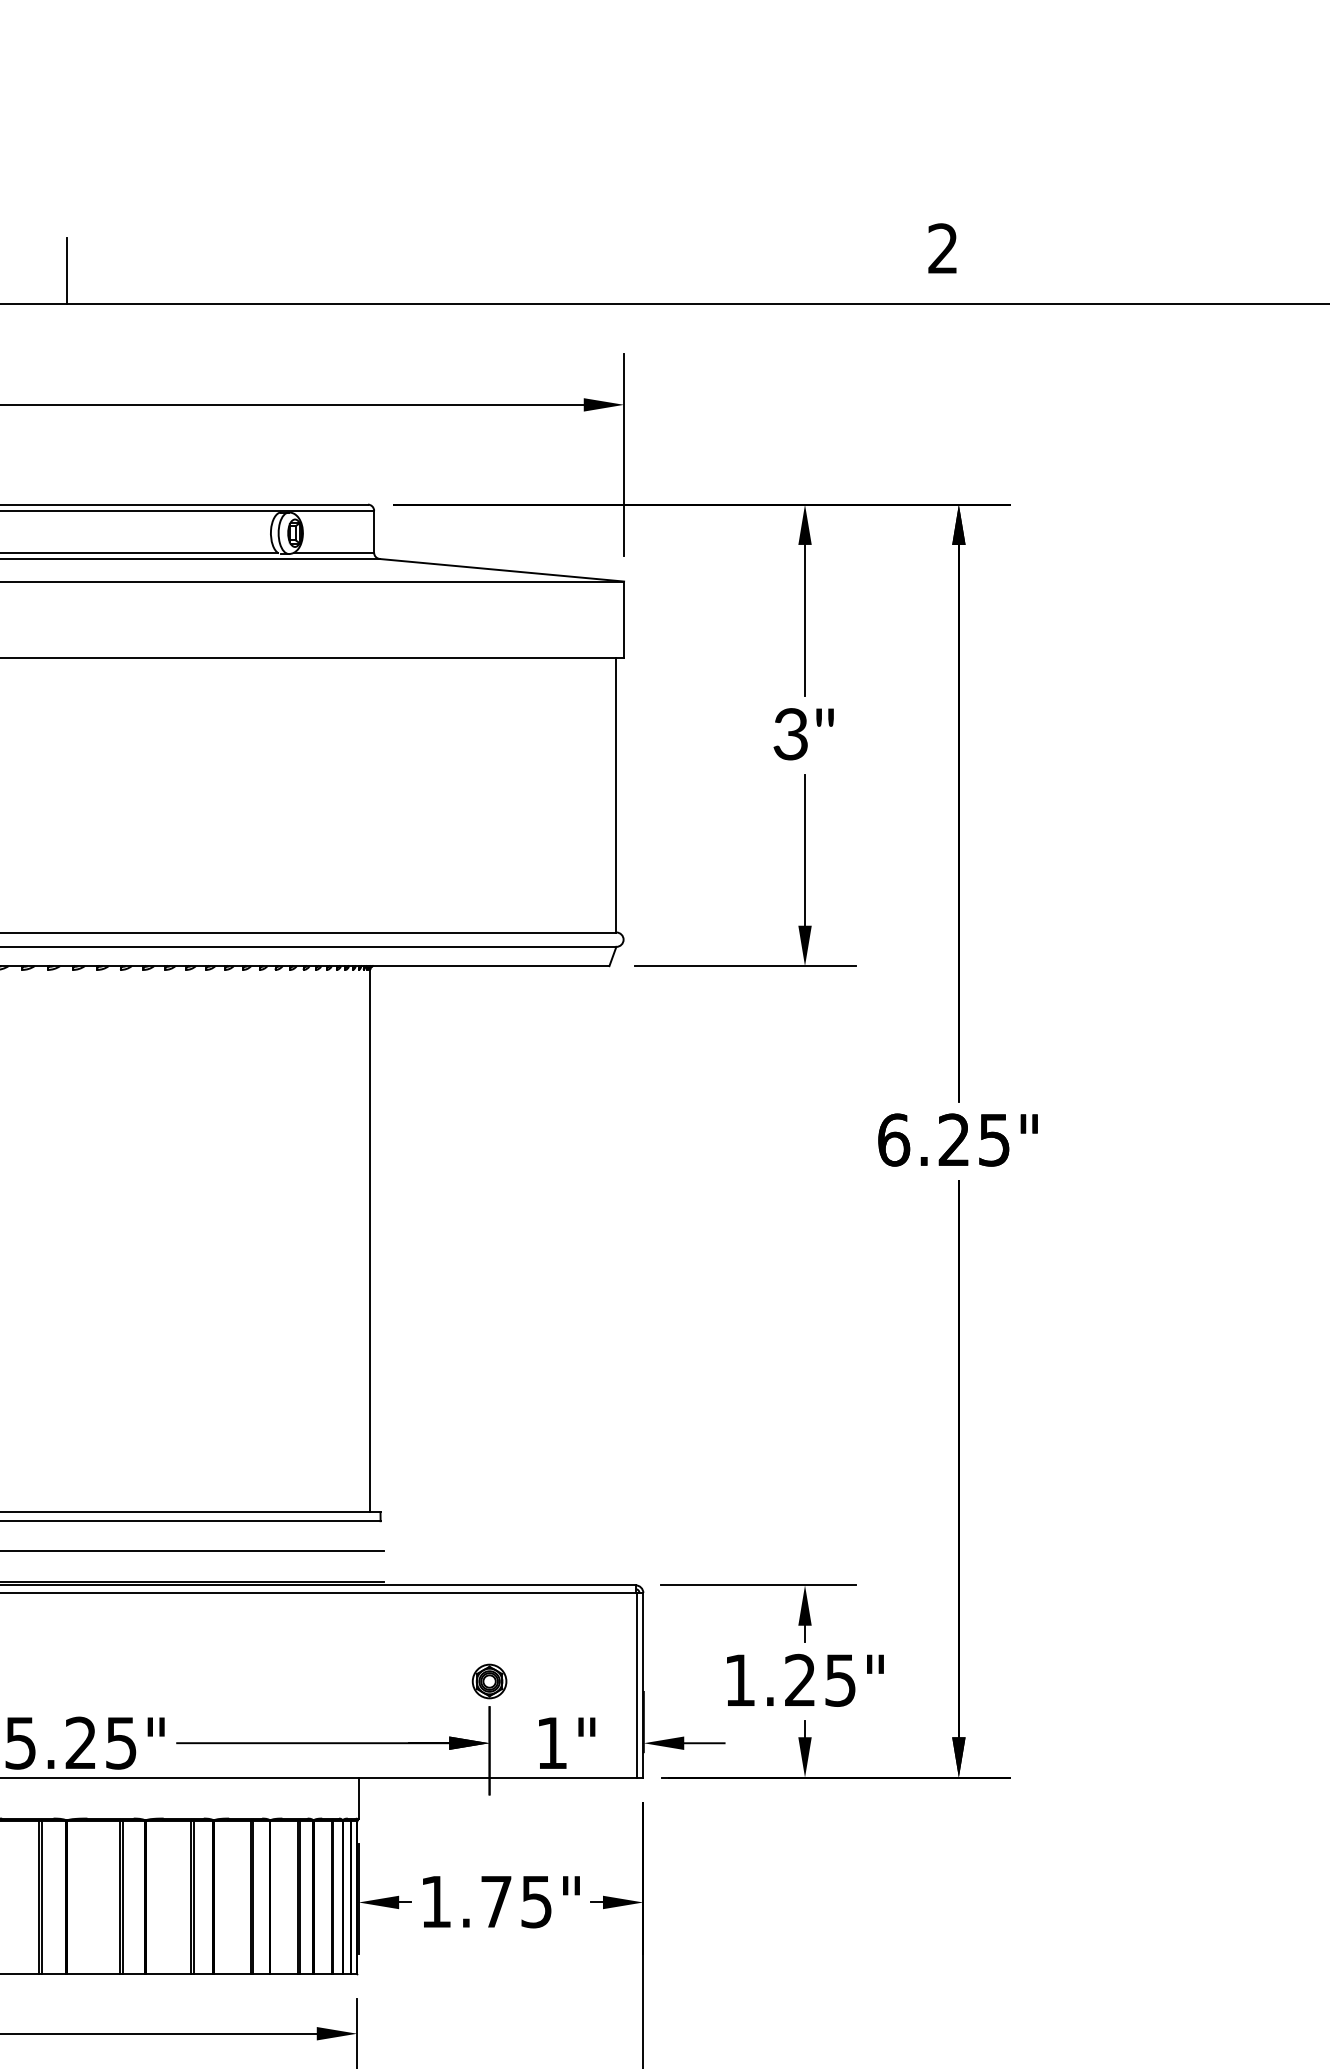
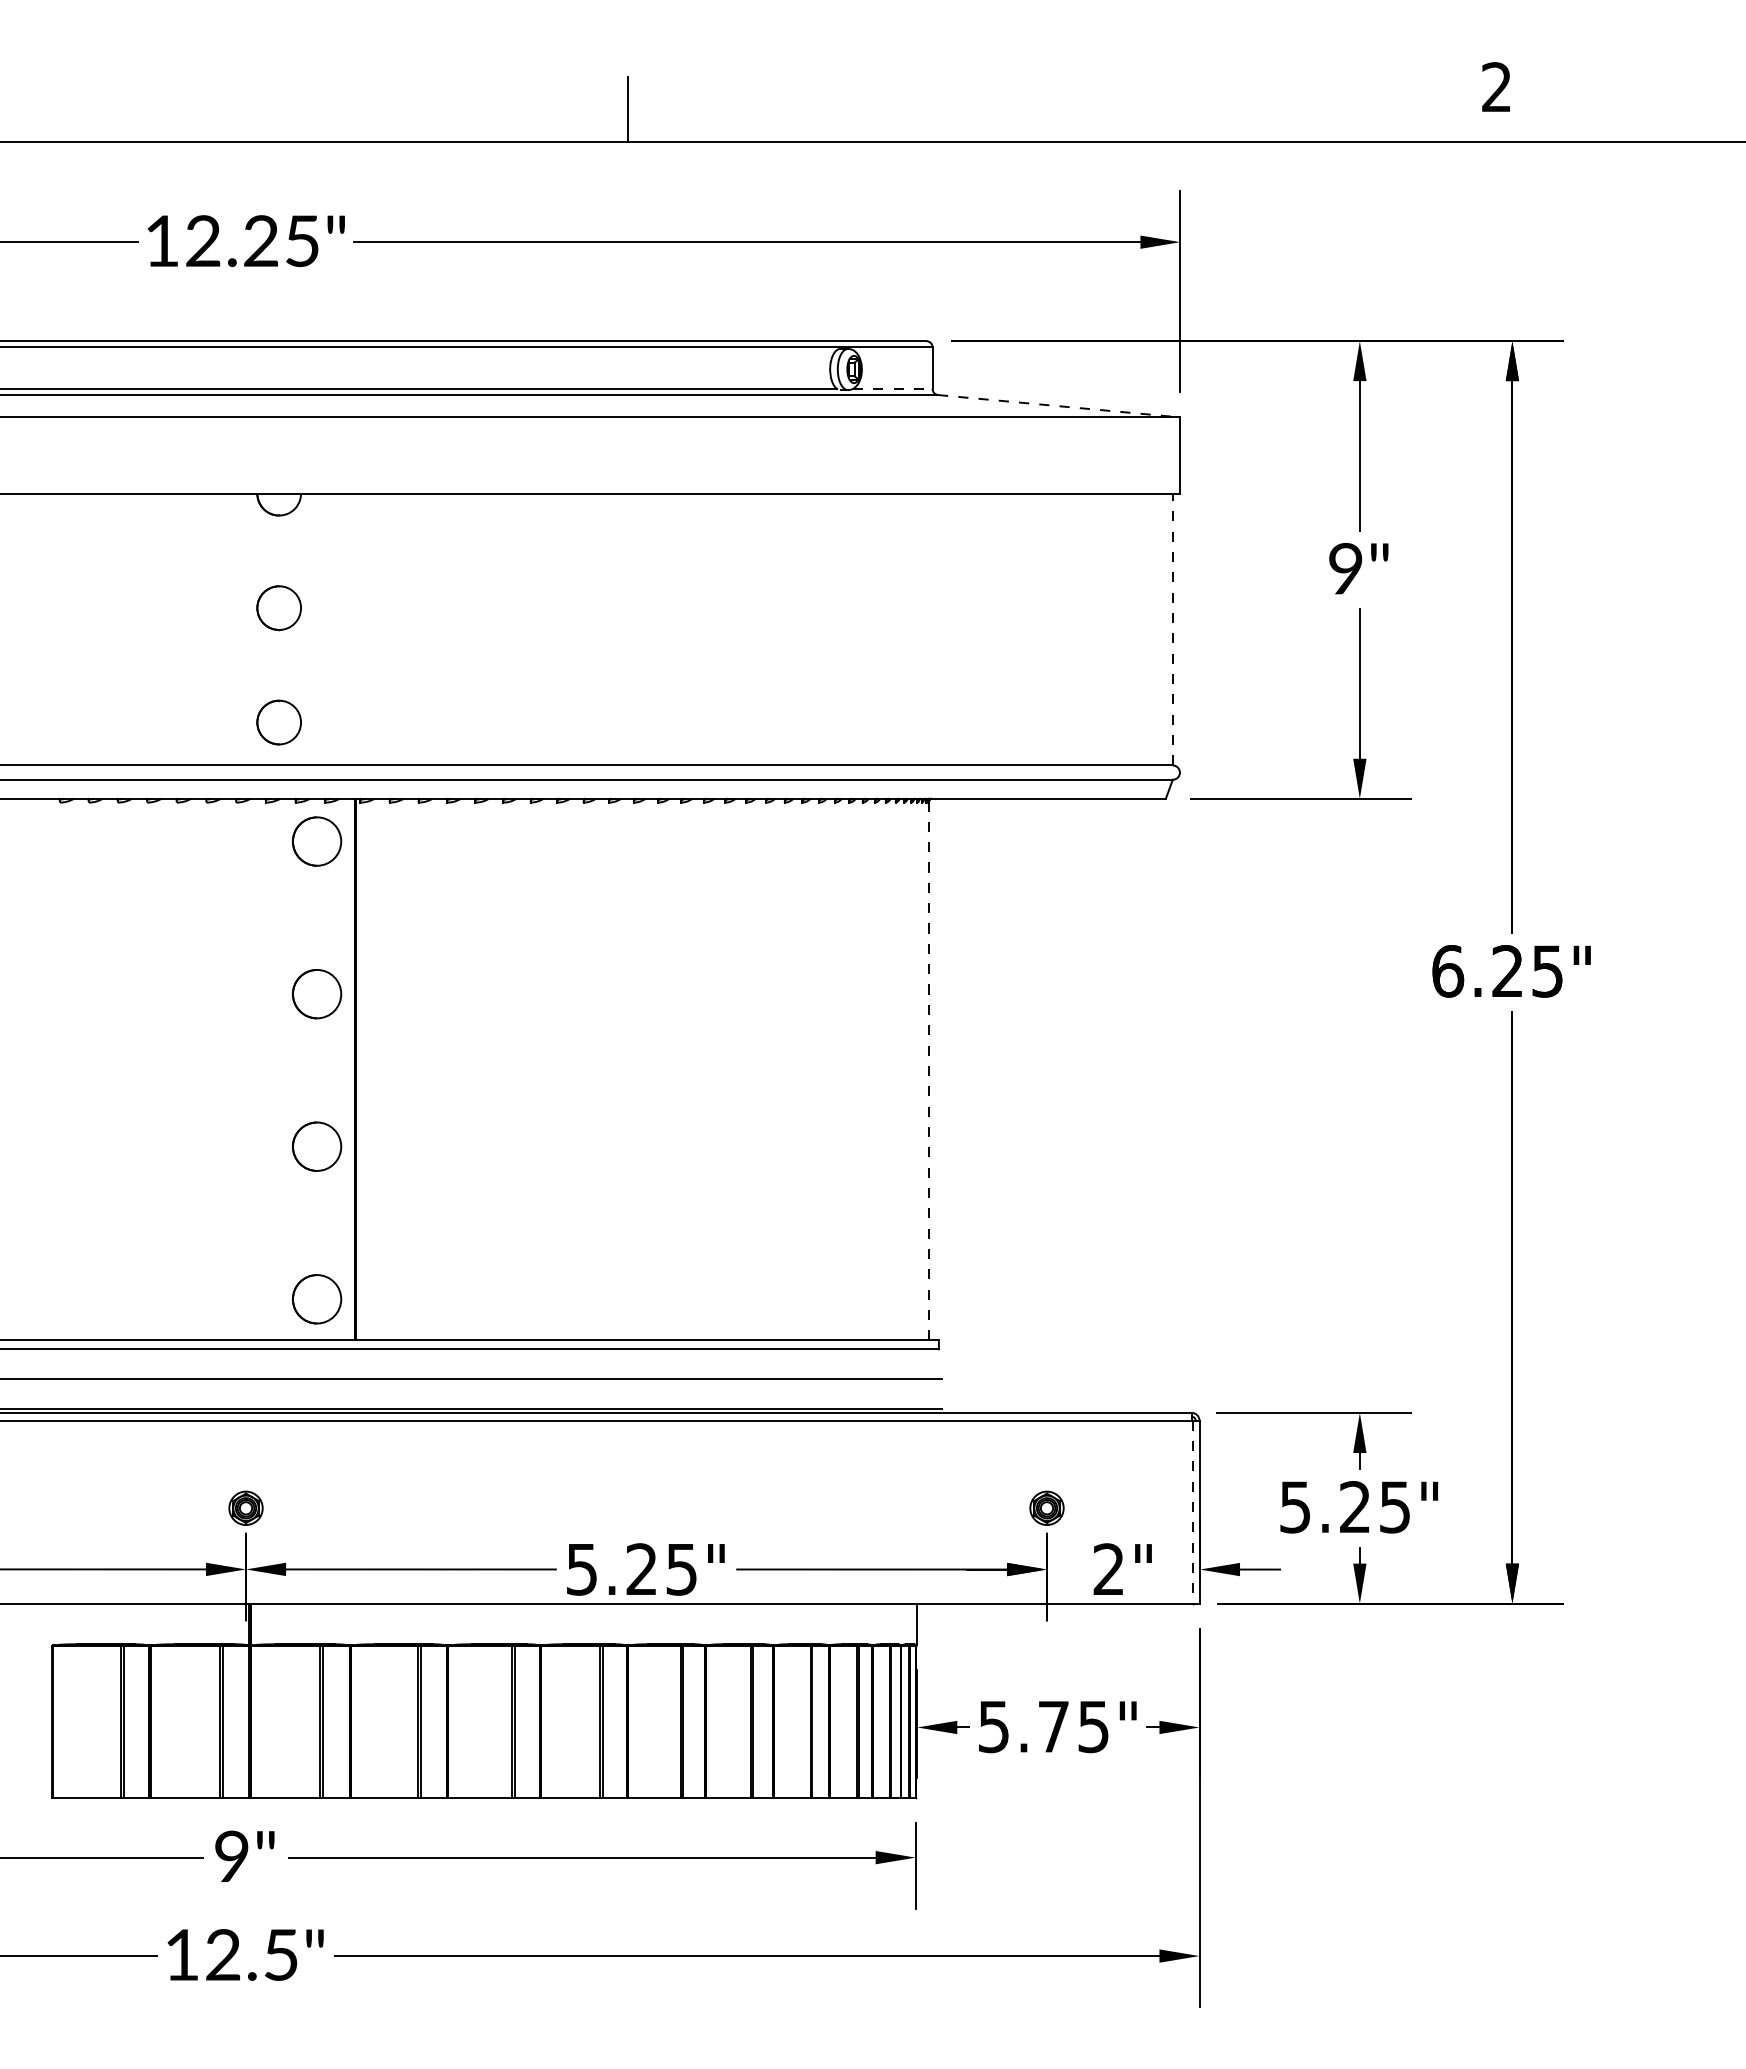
line: (333, 552) -> (892, 388), solid -> dashed
line: (502, 570) -> (1059, 406), solid -> dashed
text: (790, 733) -> (1345, 568), 3" -> 9"
line: (616, 795) -> (1172, 629), solid -> dashed
line: (370, 1240) -> (928, 1070), solid -> dashed
text: (739, 1680) -> (1294, 1507), 1.25" -> 5.25"
line: (637, 1685) -> (1193, 1512), solid -> dashed
text: (551, 1742) -> (1108, 1568), 1" -> 2"
text: (435, 1902) -> (993, 1727), 1.75" -> 5.75"

